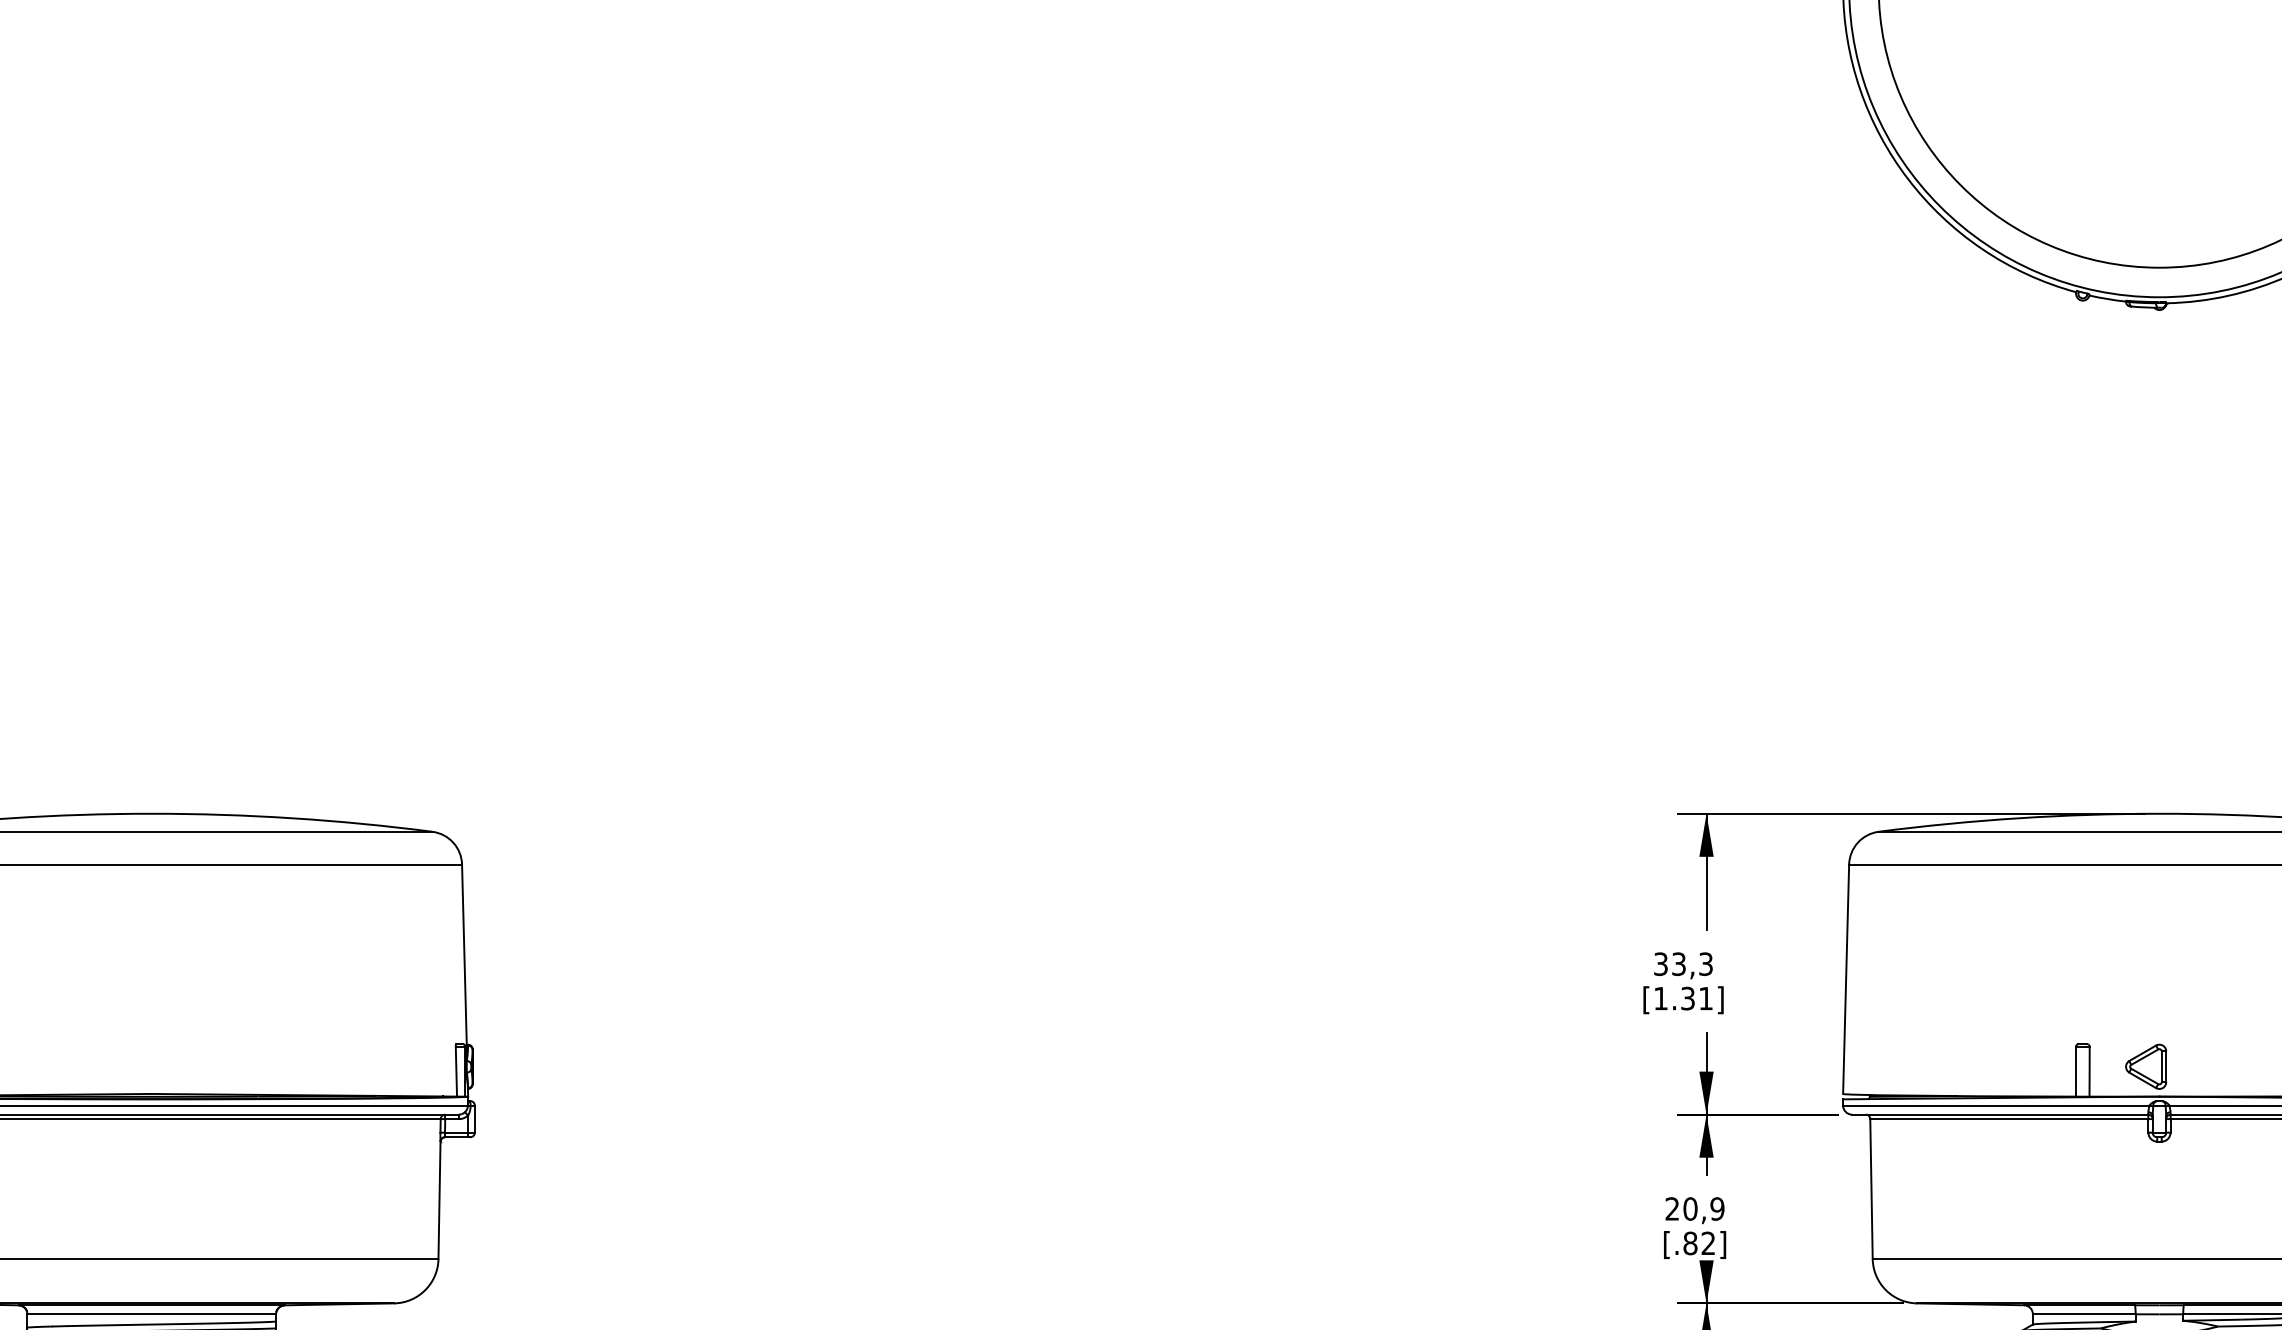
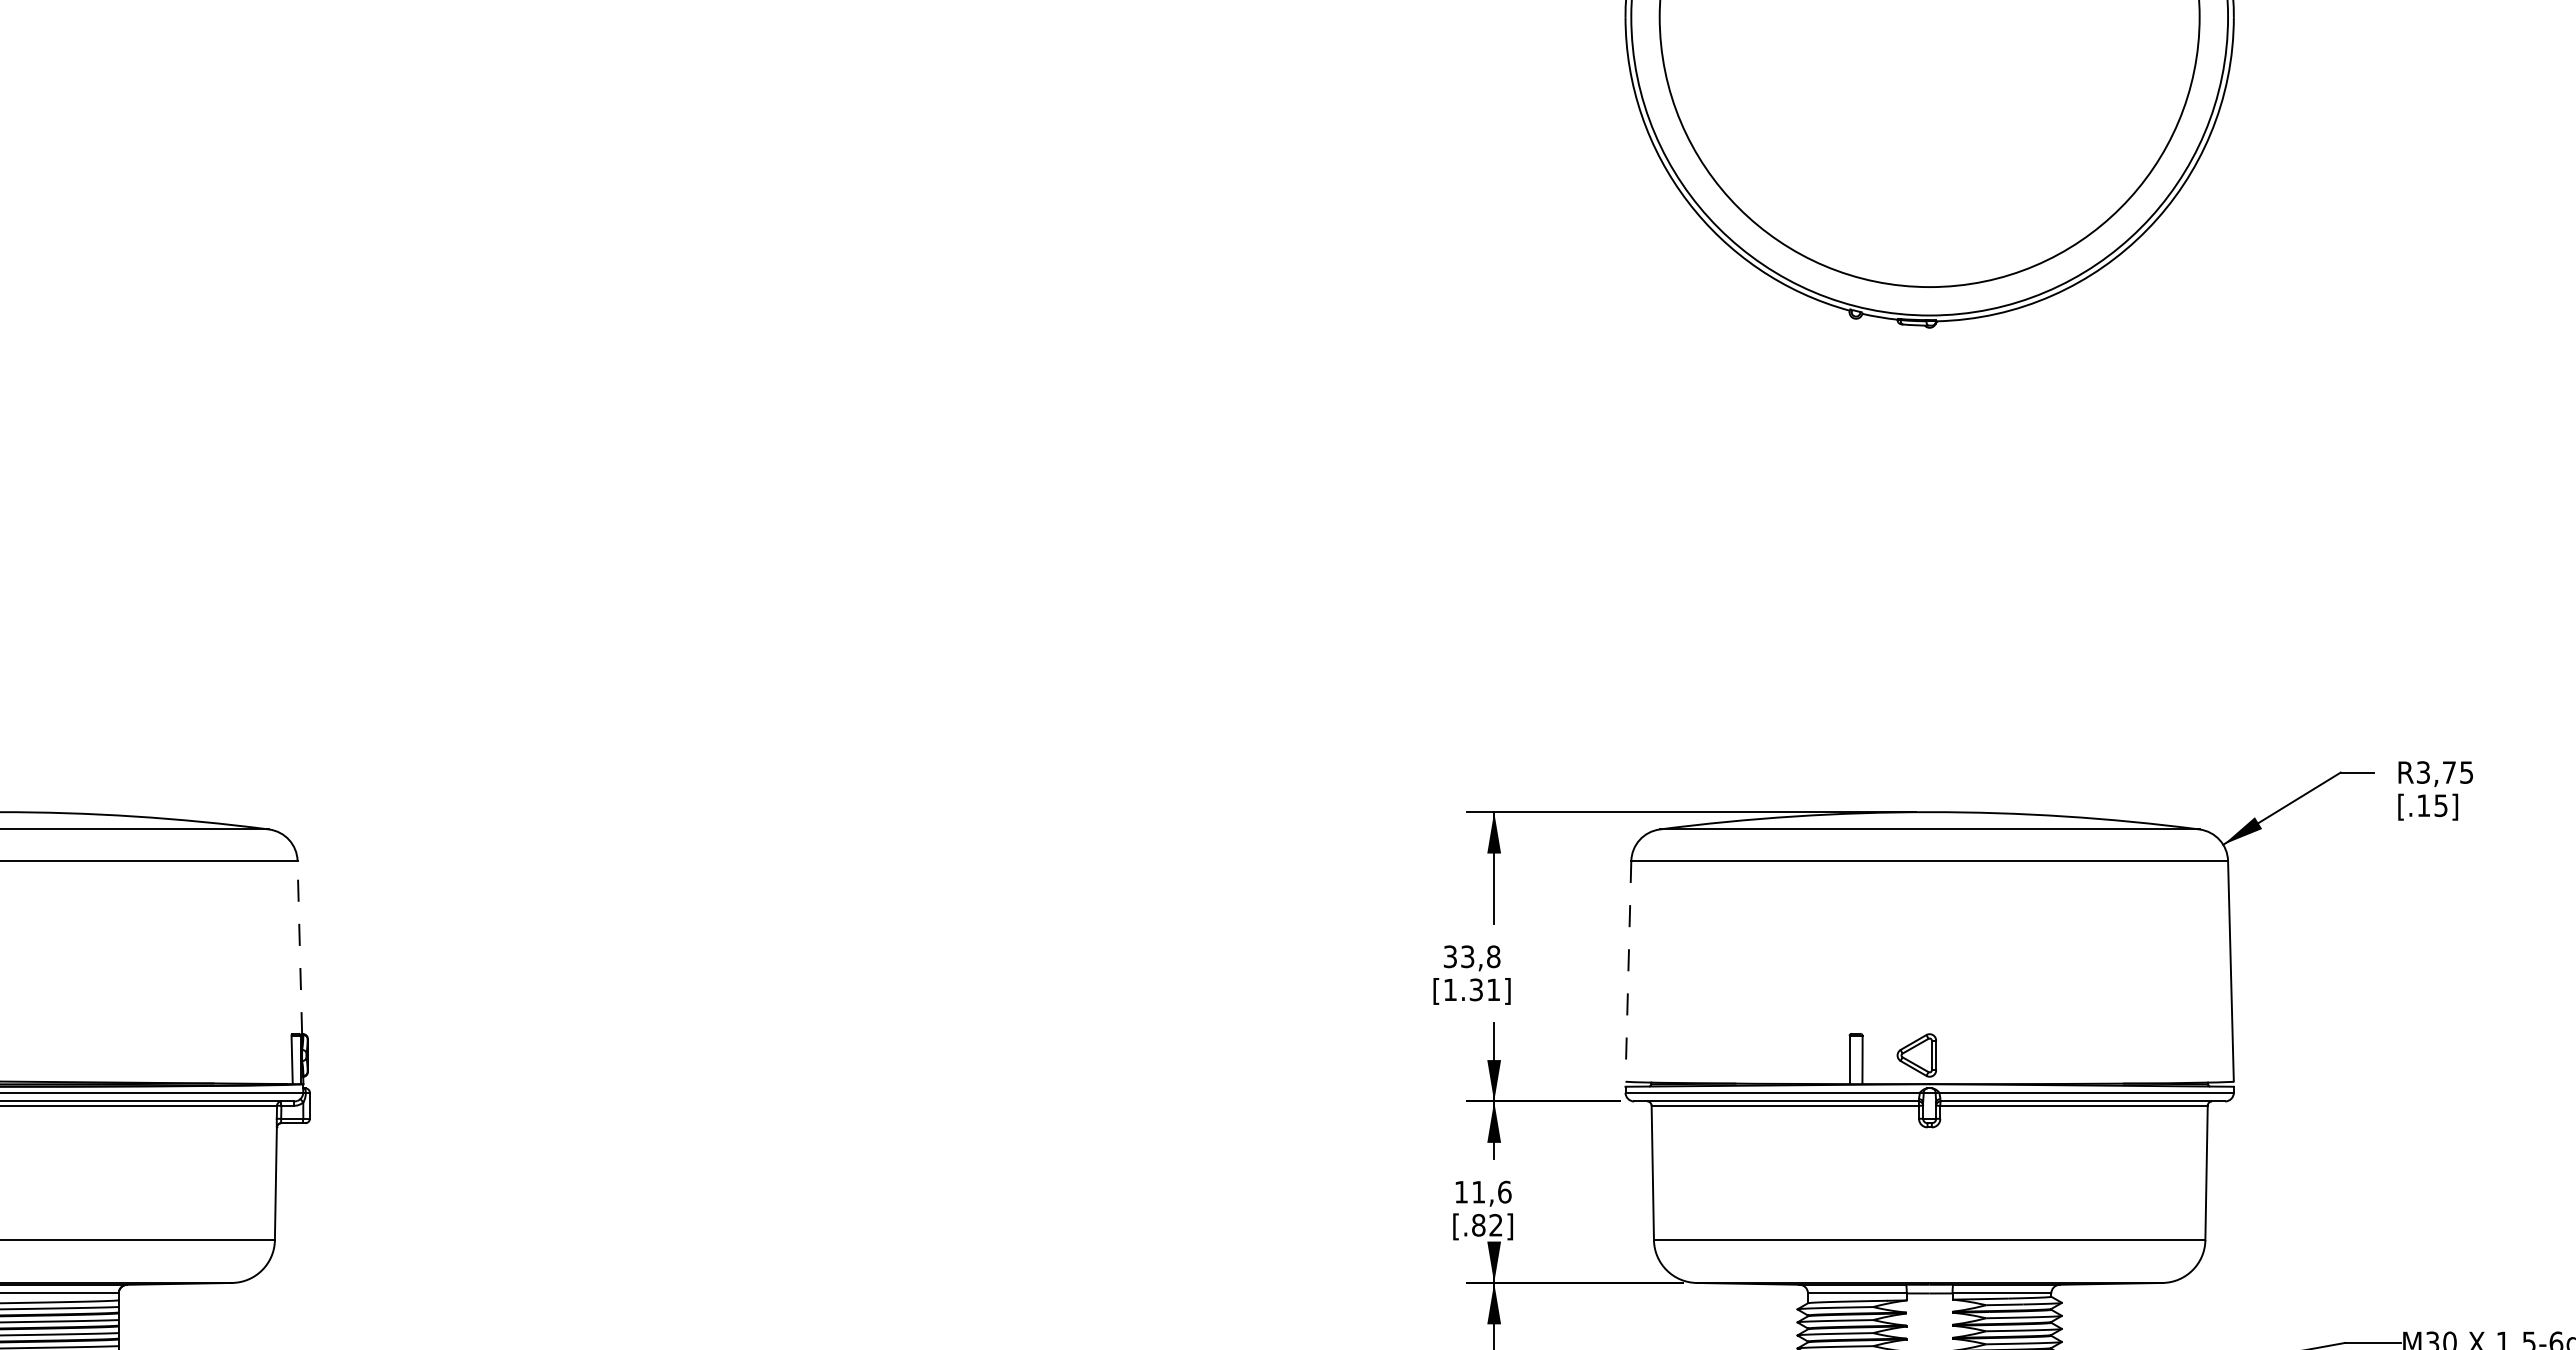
line: (464, 954) -> (299, 947), solid -> dashed
text: (1705, 963) -> (1493, 956), 33,3 -> 33,8
line: (1846, 979) -> (1628, 971), solid -> dashed
text: (1694, 1208) -> (1482, 1191), 20,9 -> 11,6

